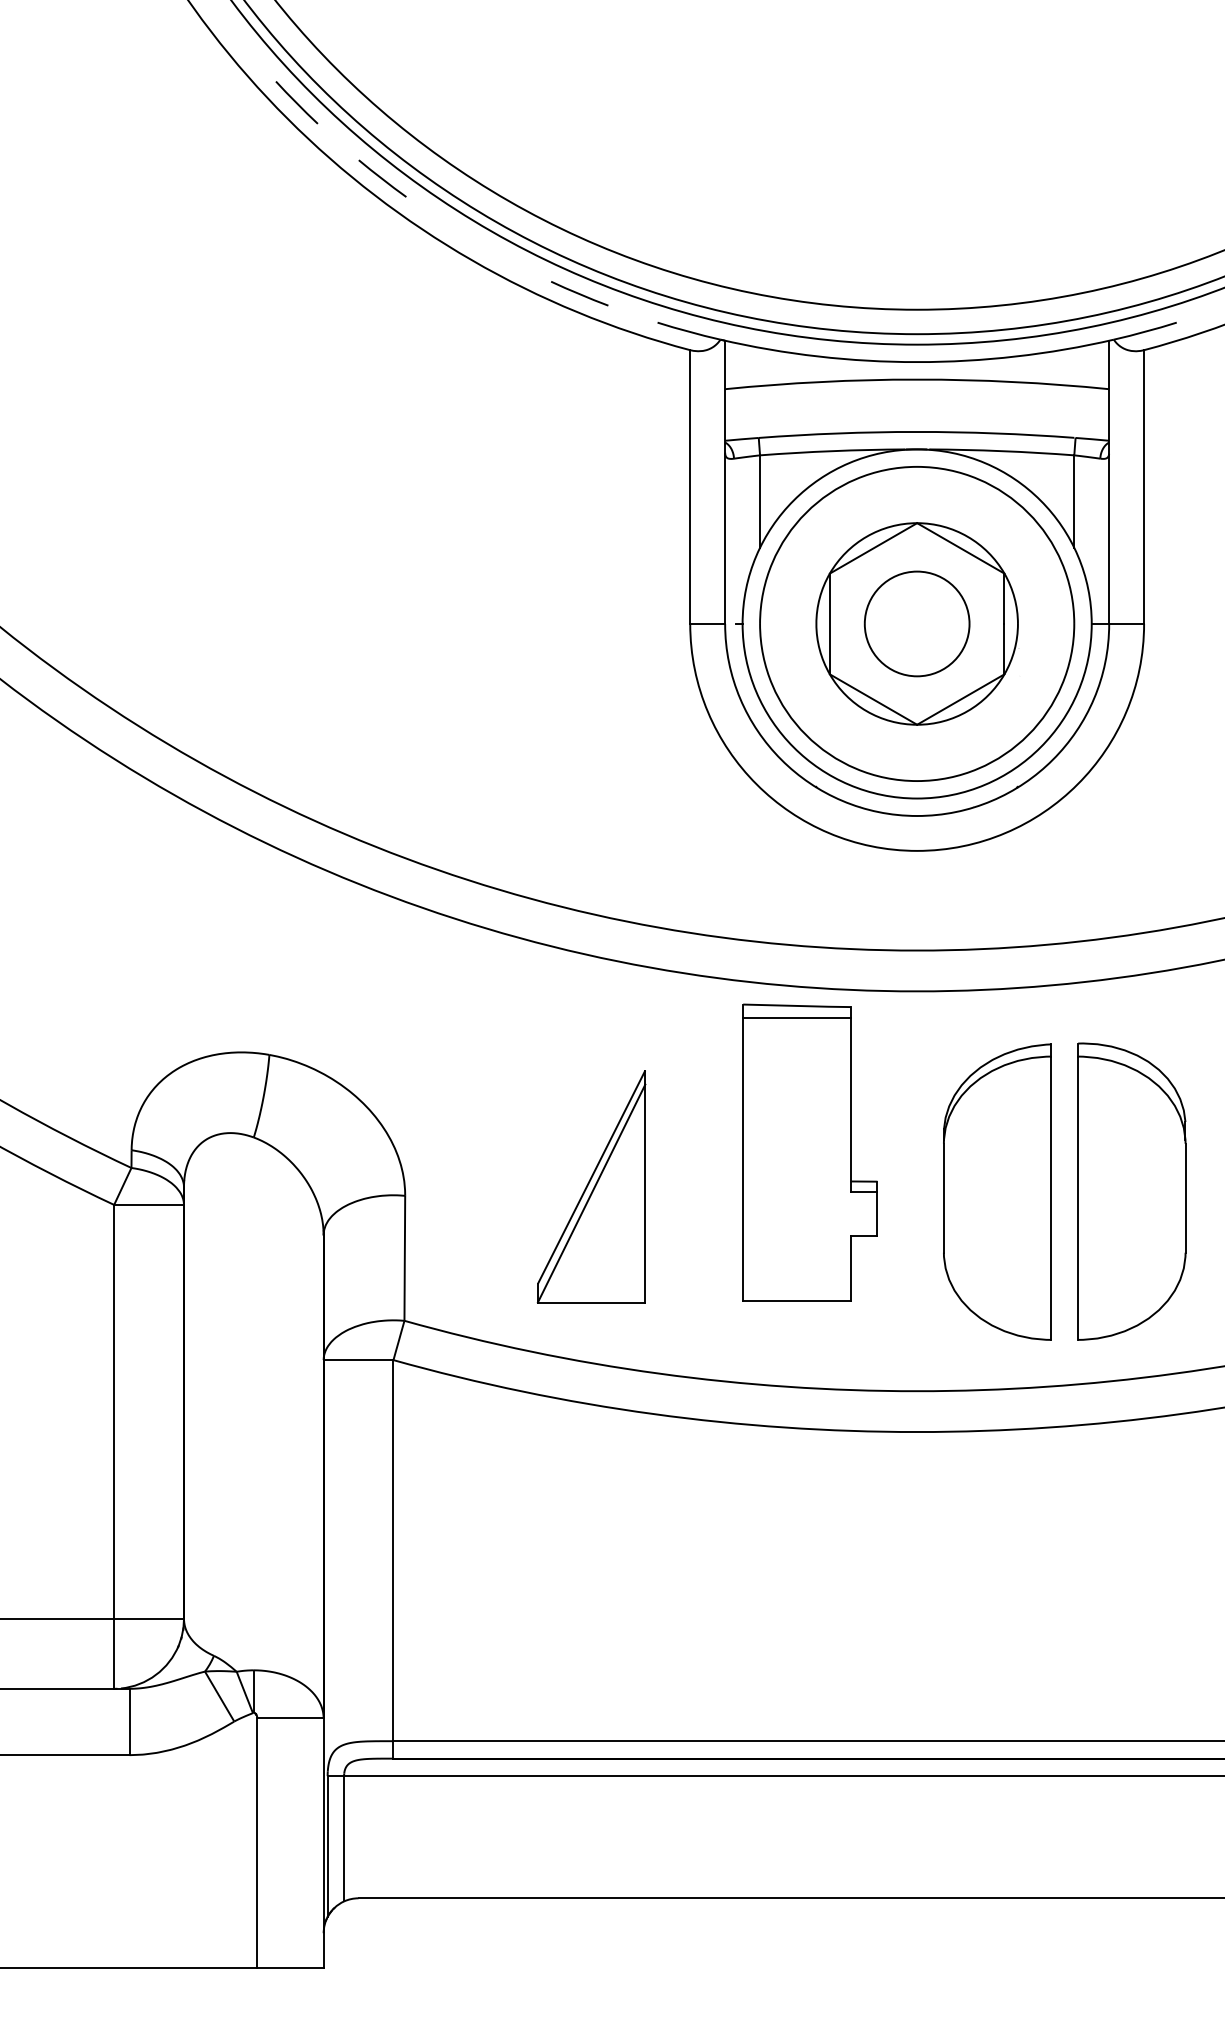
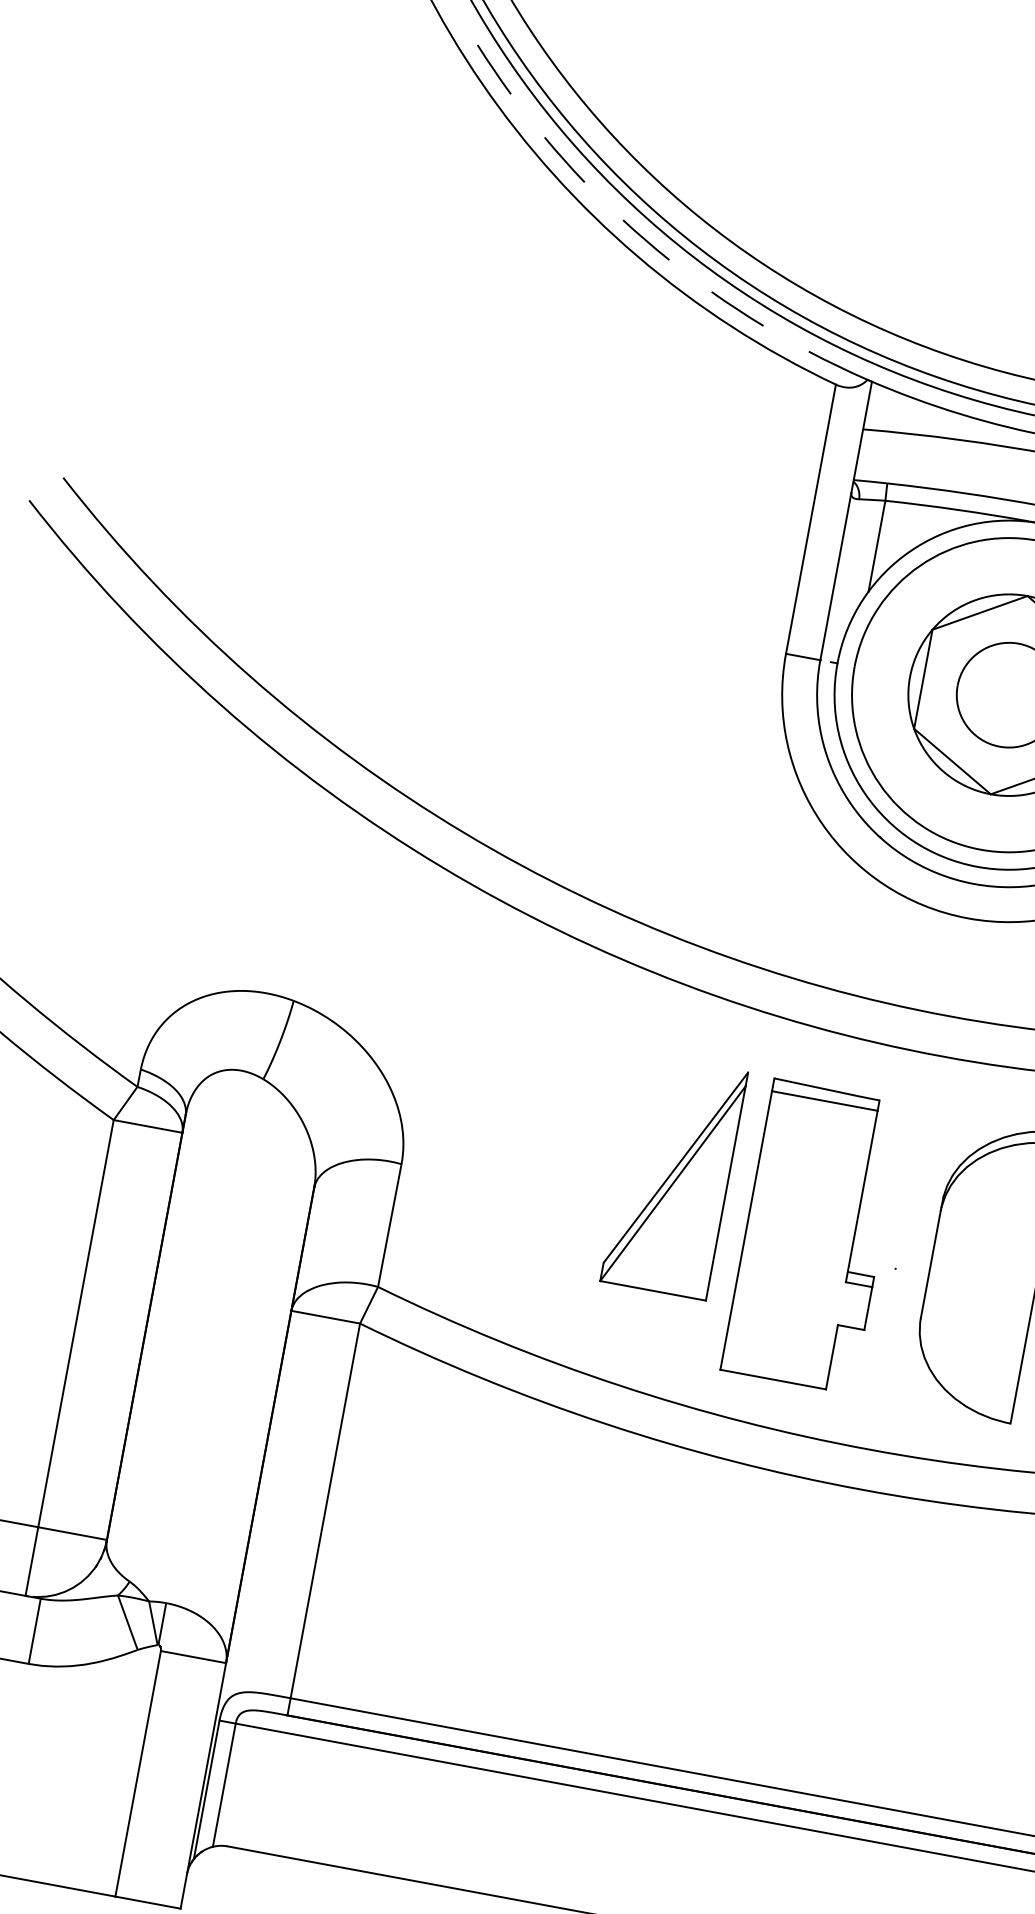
line: (476, 242) -> (645, 239), added
part: (809, 1152) -> (812, 1235), moved
part: (591, 1186) -> (674, 1176), moved

